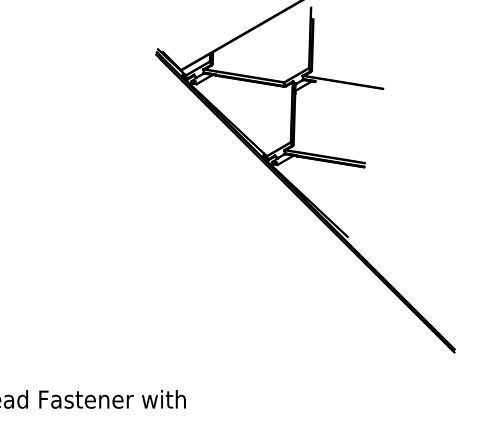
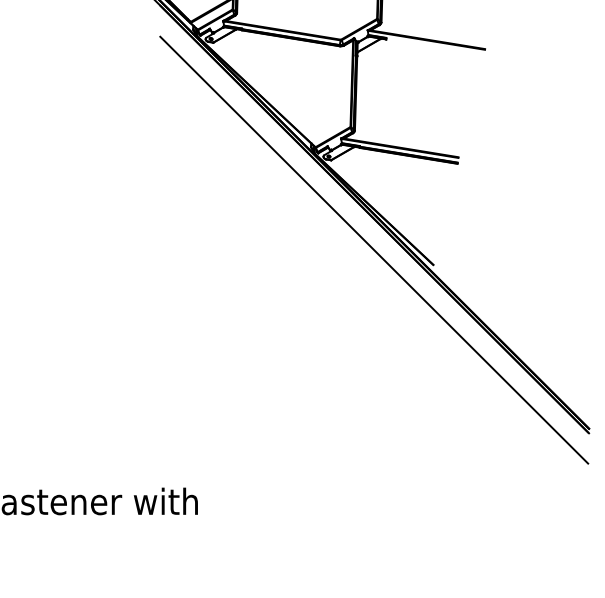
line: (306, 226) -> (373, 249), added

